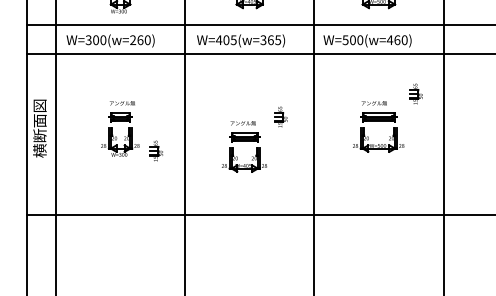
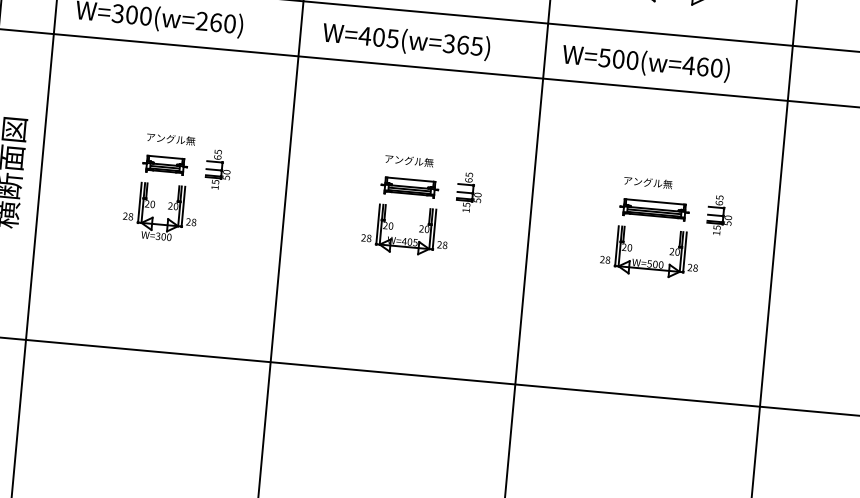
part: (415, 93) -> (718, 214), moved
part: (244, 146) -> (407, 204), moved
part: (156, 150) -> (218, 168), moved

